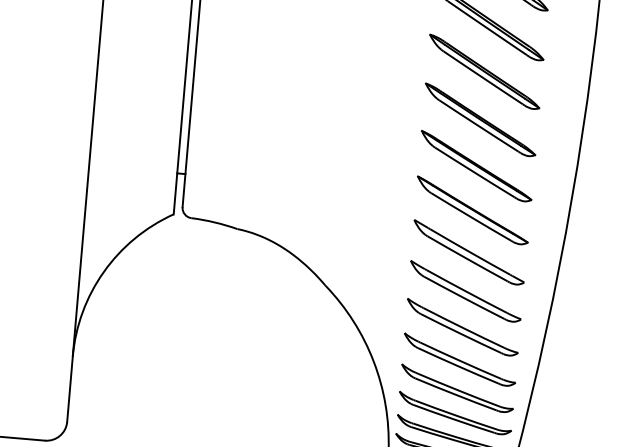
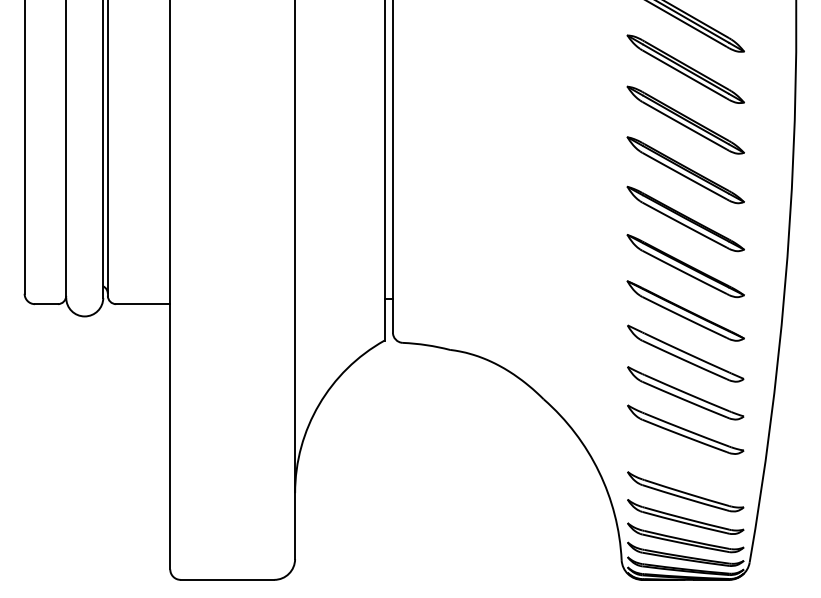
part: (459, 359) -> (685, 462), removed

